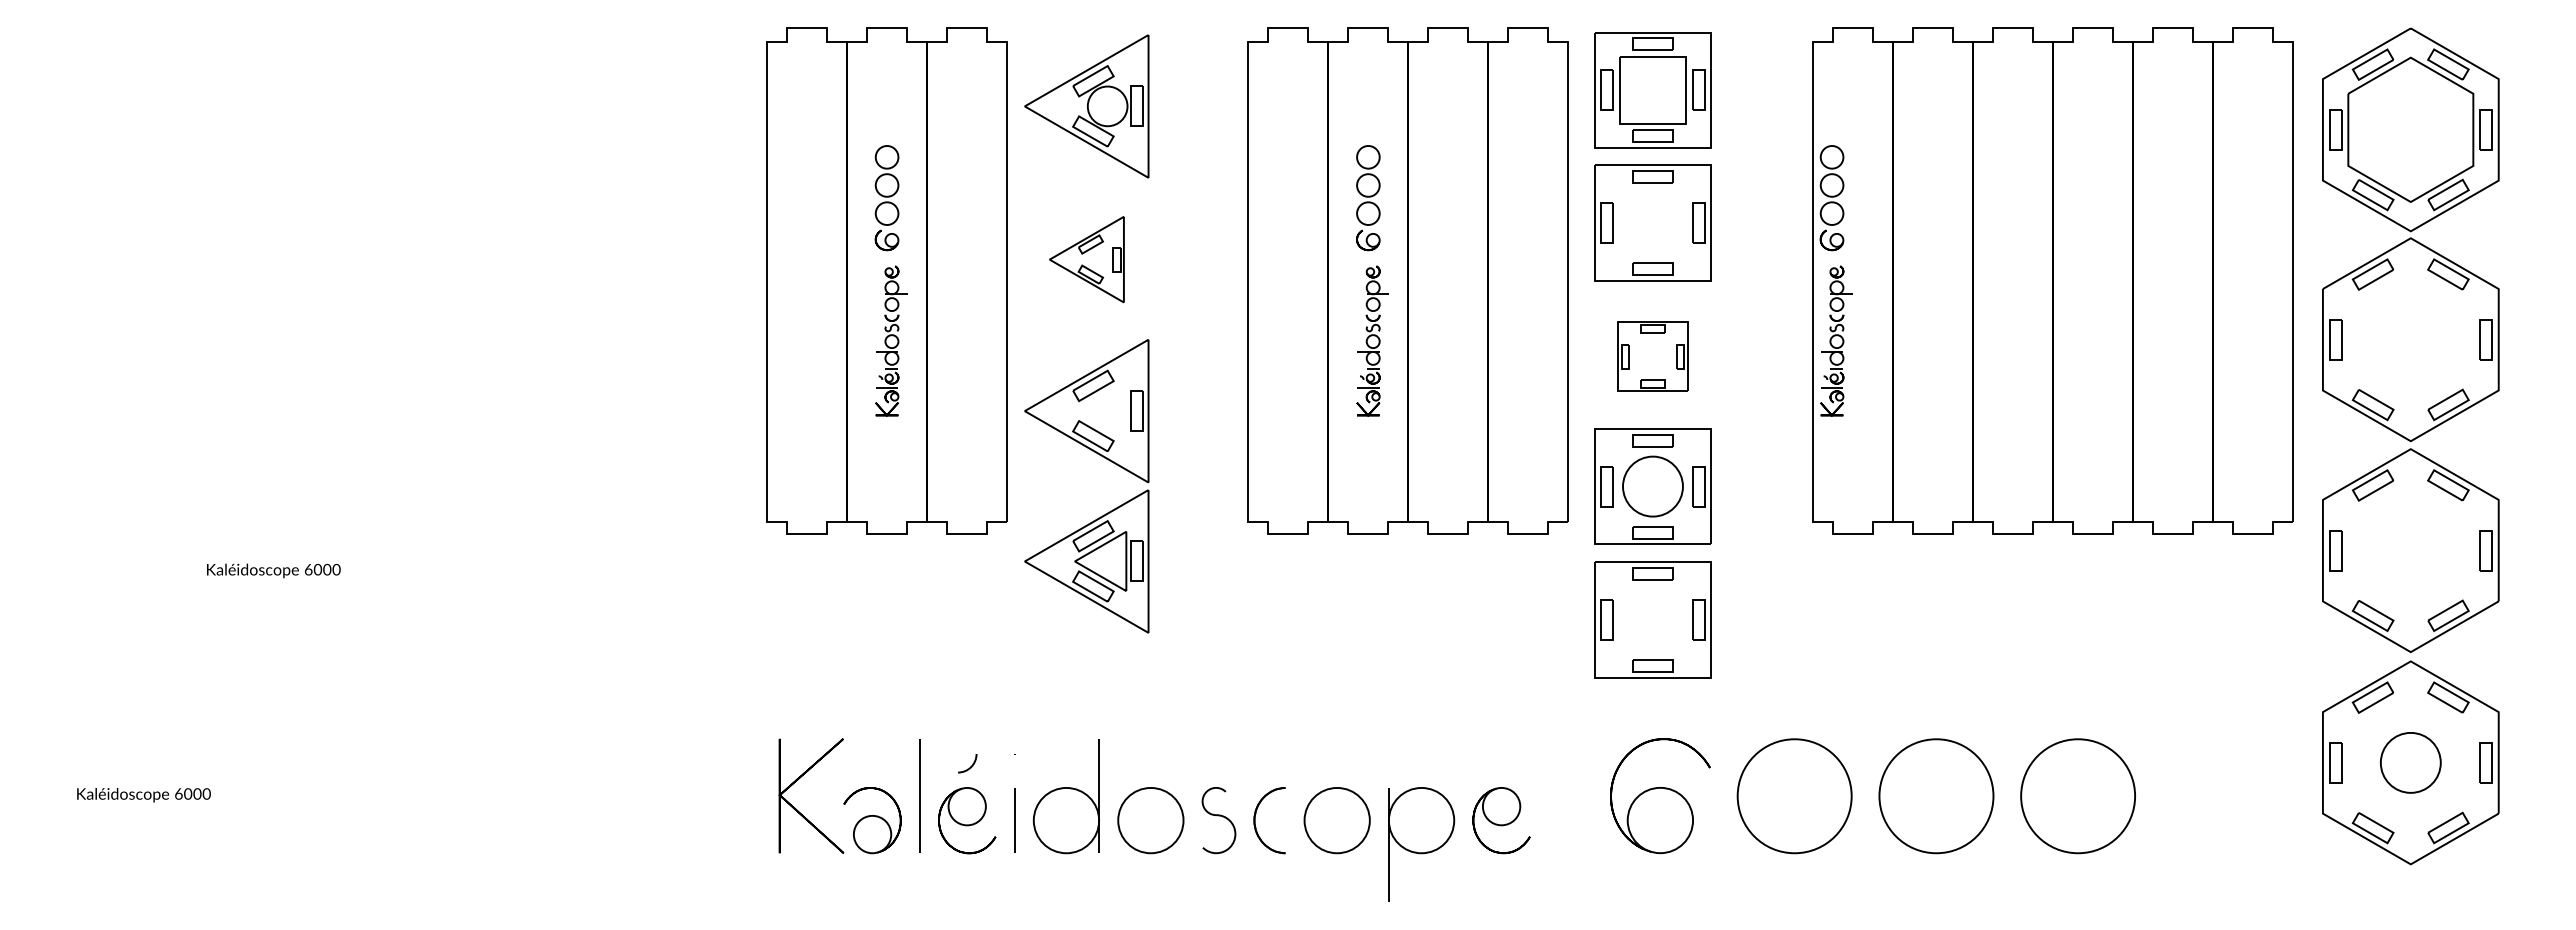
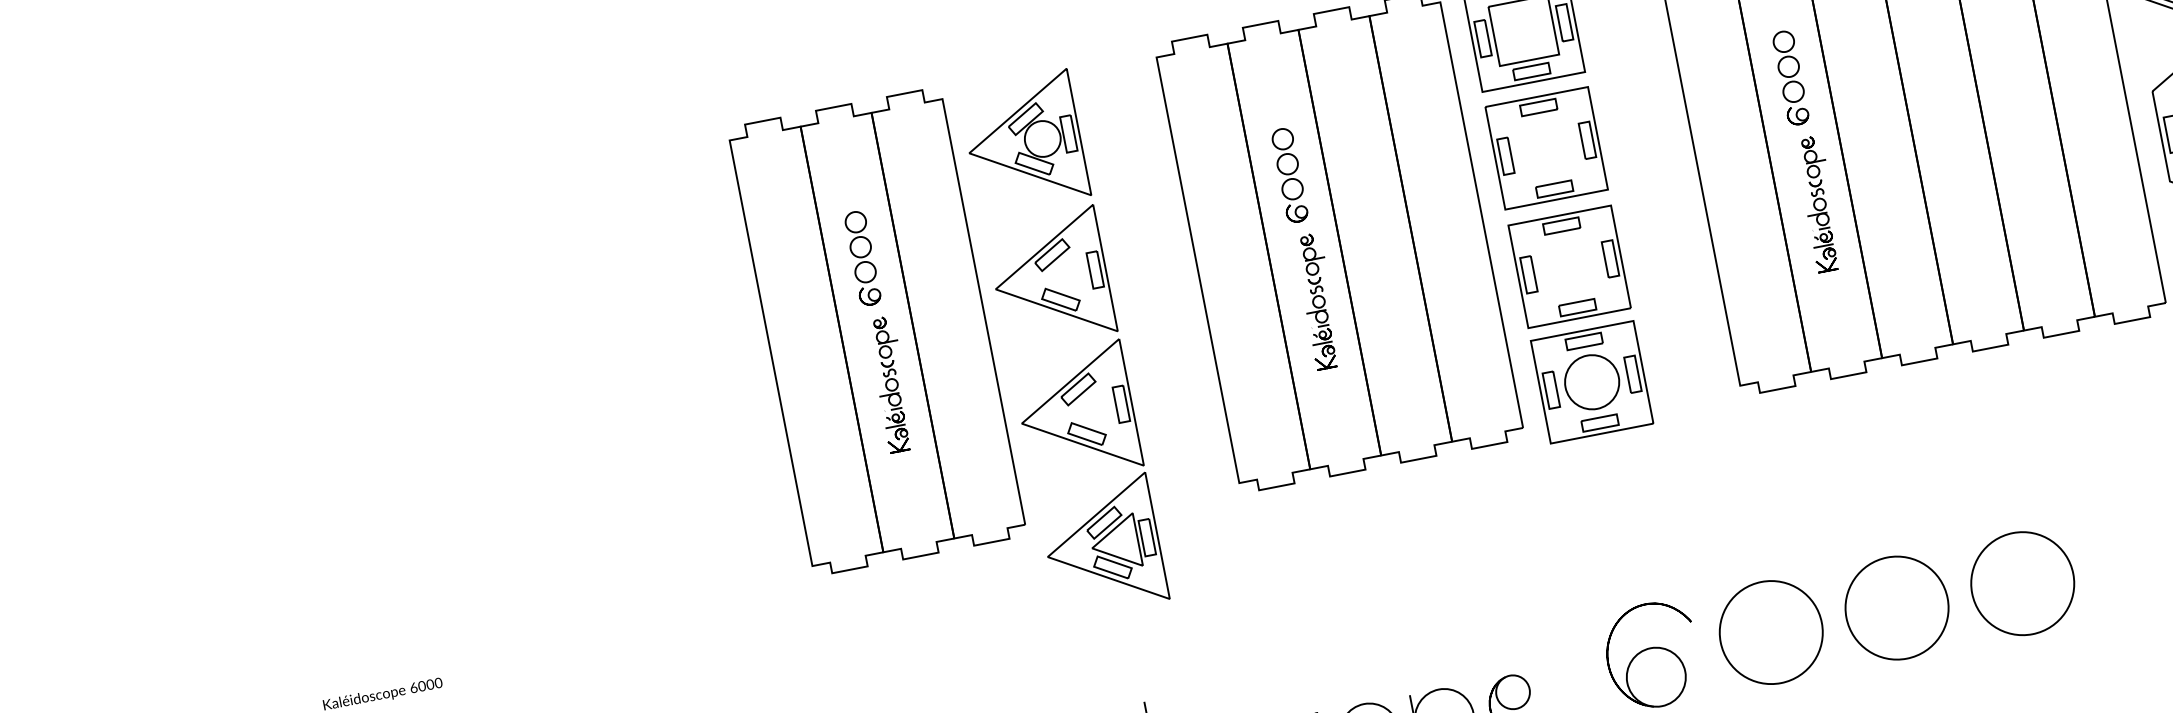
part: (1086, 259) -> (1050, 278), size x1.67
part: (1835, 280) -> (1808, 150), moved
part: (1652, 356) -> (1569, 266), size x1.67
part: (1652, 619) -> (1614, 500), removed

